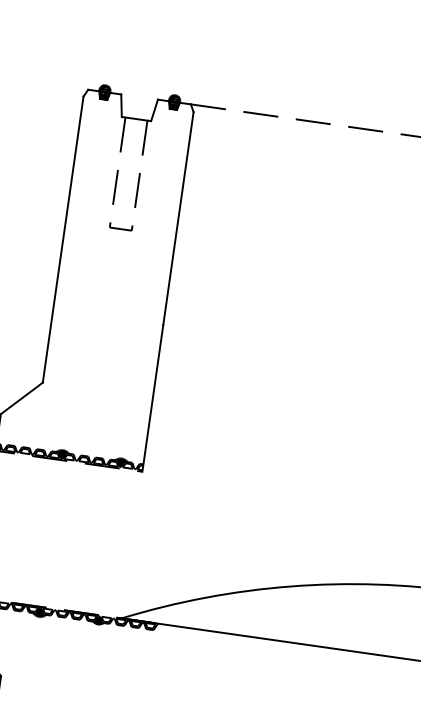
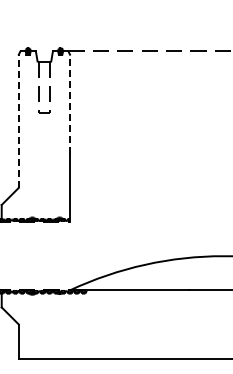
line: (179, 219) -> (70, 104), solid -> dashed
line: (62, 239) -> (18, 121), solid -> dashed

